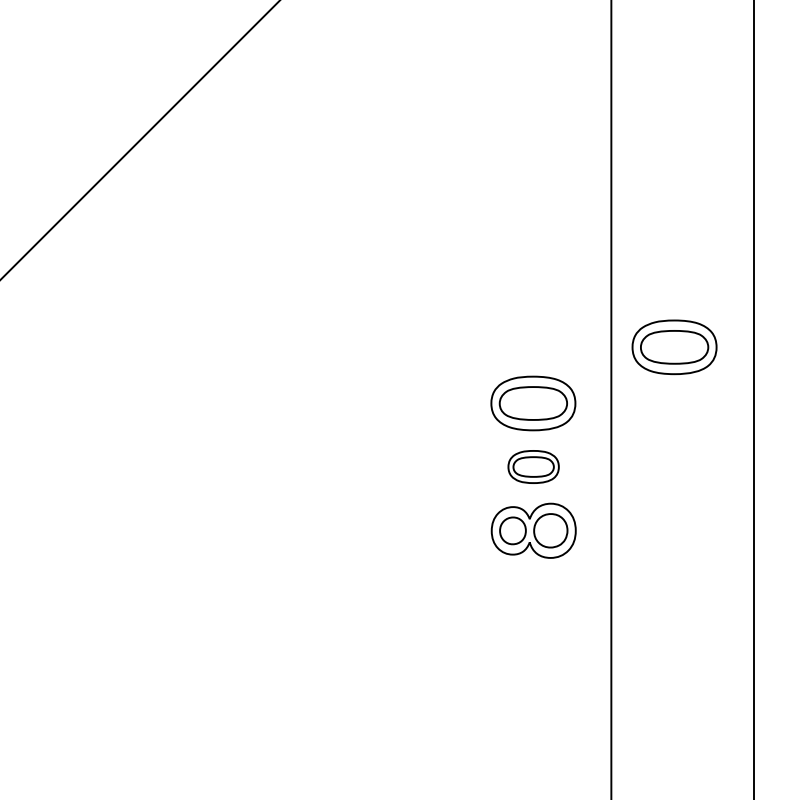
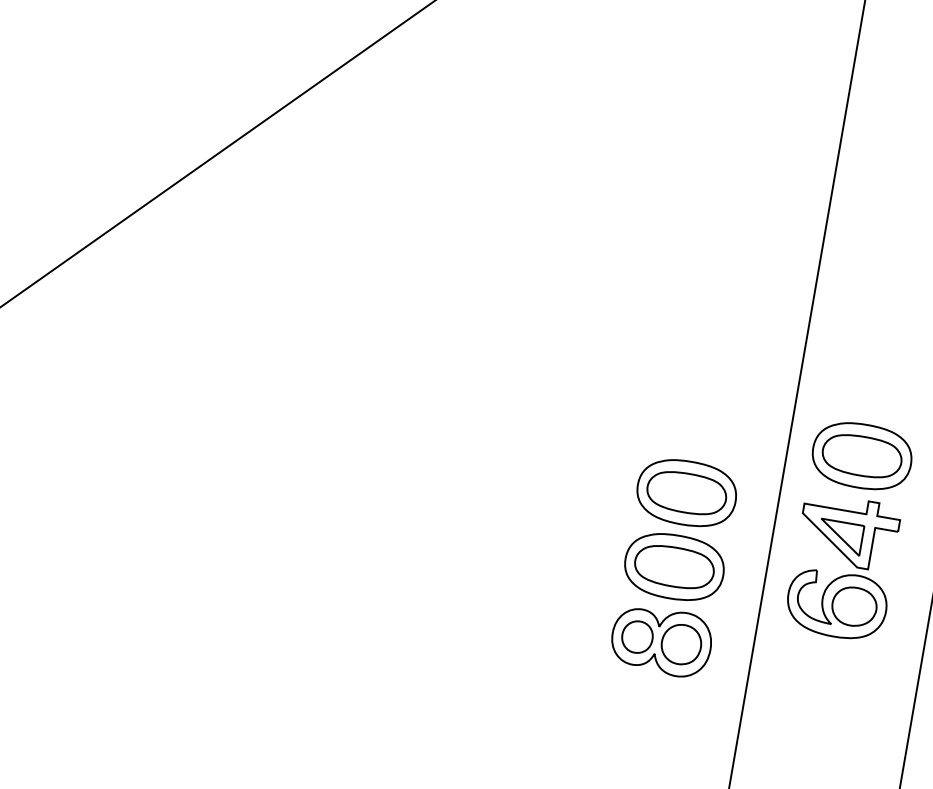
part: (677, 448) -> (845, 574), added
part: (533, 466) -> (674, 566), size x1.67

